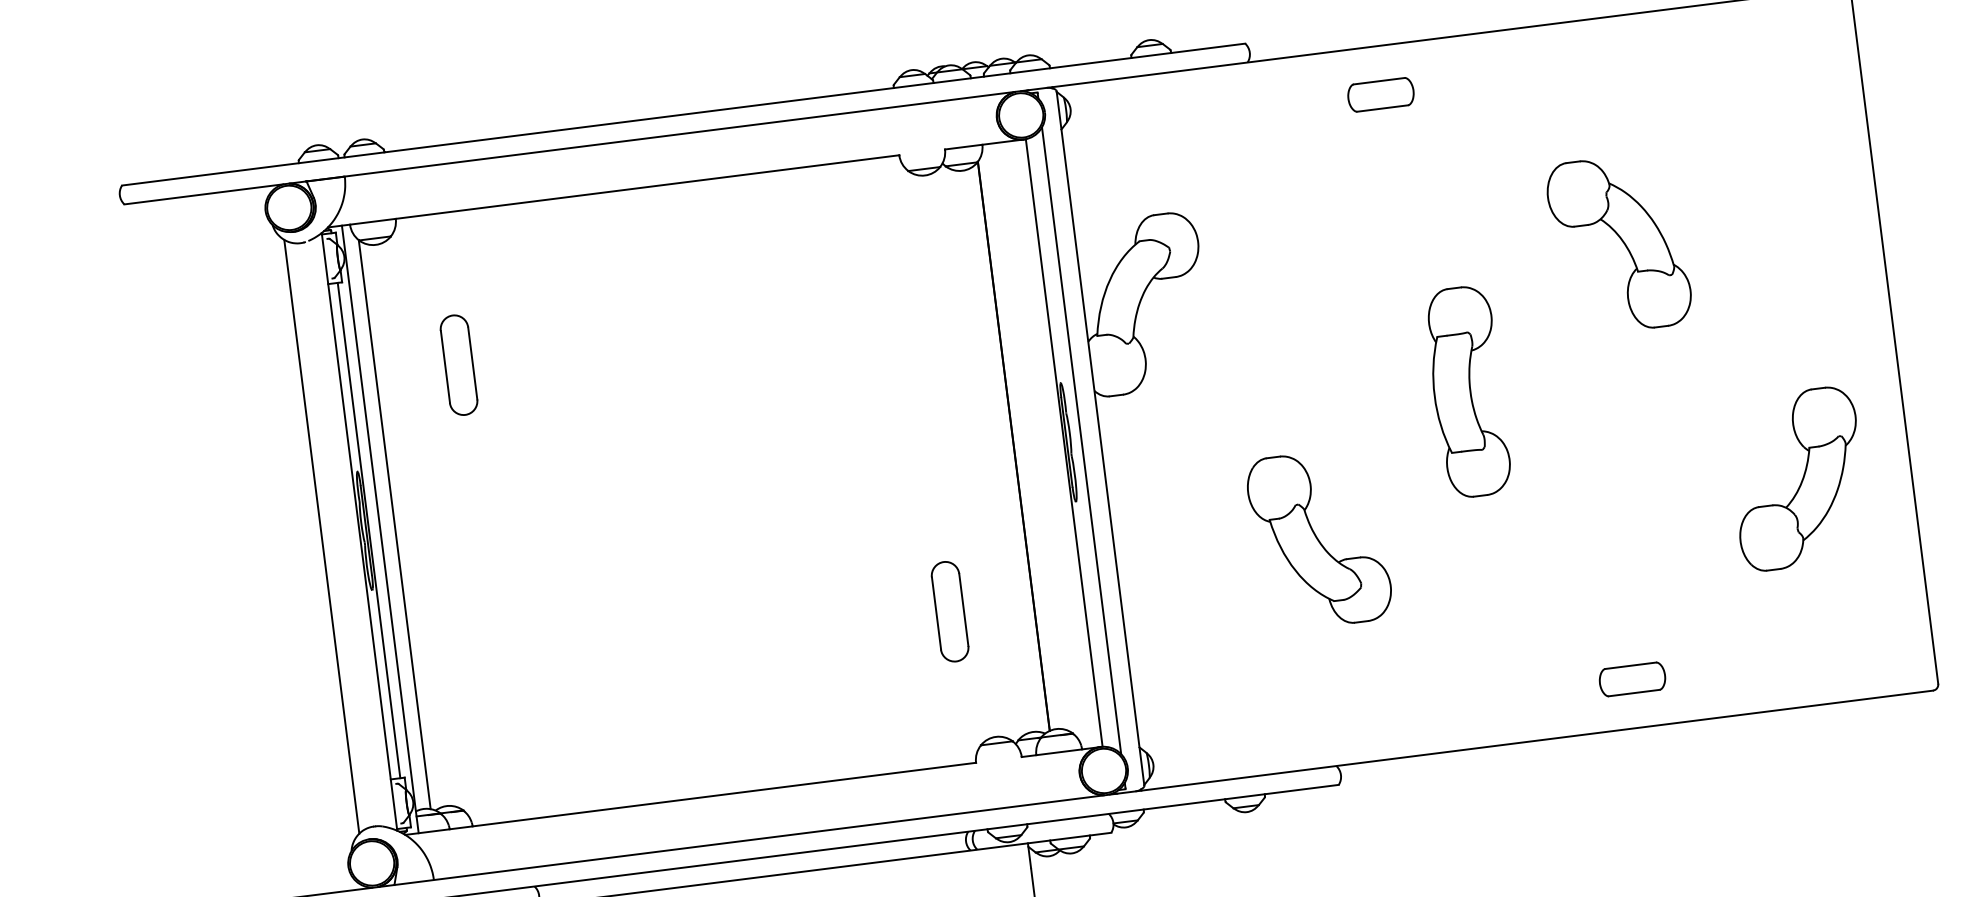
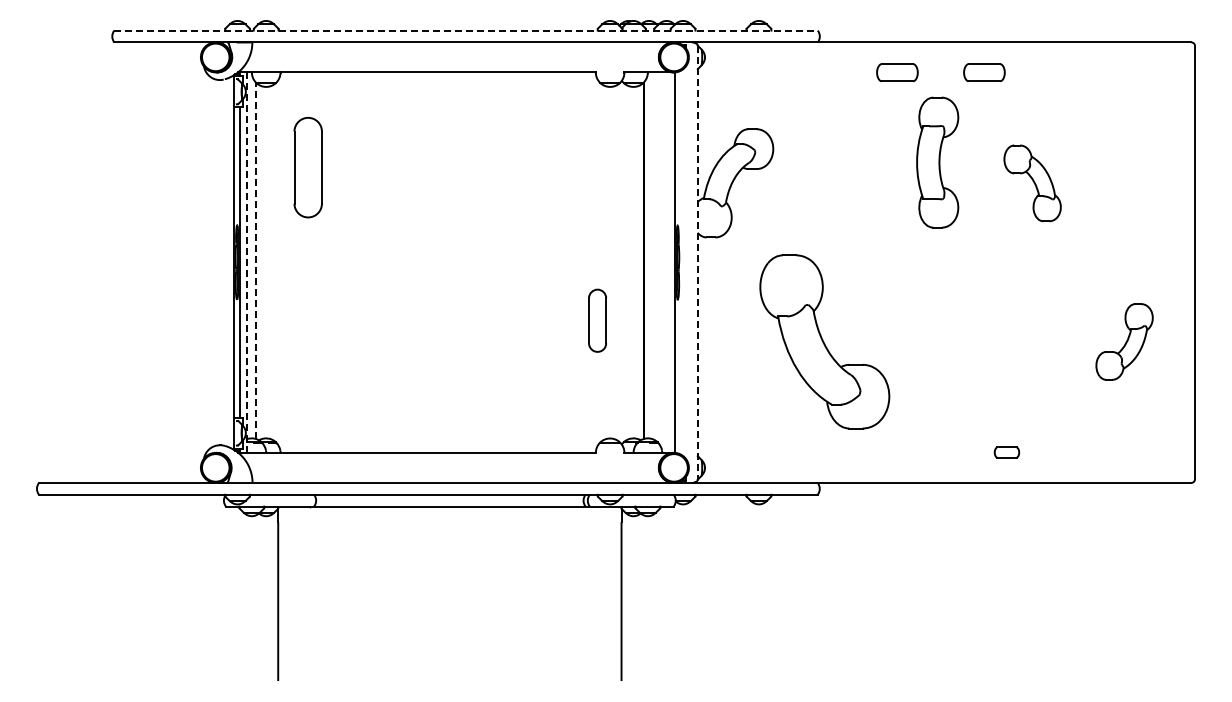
part: (1519, 76) -> (984, 72), added
line: (684, 114) -> (466, 30), solid -> dashed
part: (1619, 244) -> (1032, 183), size x0.7
part: (458, 365) -> (307, 167), size x1.6
part: (1467, 391) -> (937, 162), moved
line: (1100, 439) -> (697, 263), solid -> dashed
line: (1080, 440) -> (685, 262), removed
part: (1797, 478) -> (1124, 341), size x0.7
line: (395, 524) -> (256, 260), solid -> dashed
line: (379, 529) -> (246, 262), solid -> dashed
line: (322, 536) -> (210, 262), removed
part: (1318, 538) -> (824, 341), size x1.6
part: (949, 611) -> (597, 320), moved
part: (1631, 679) -> (1006, 452), size x0.6

